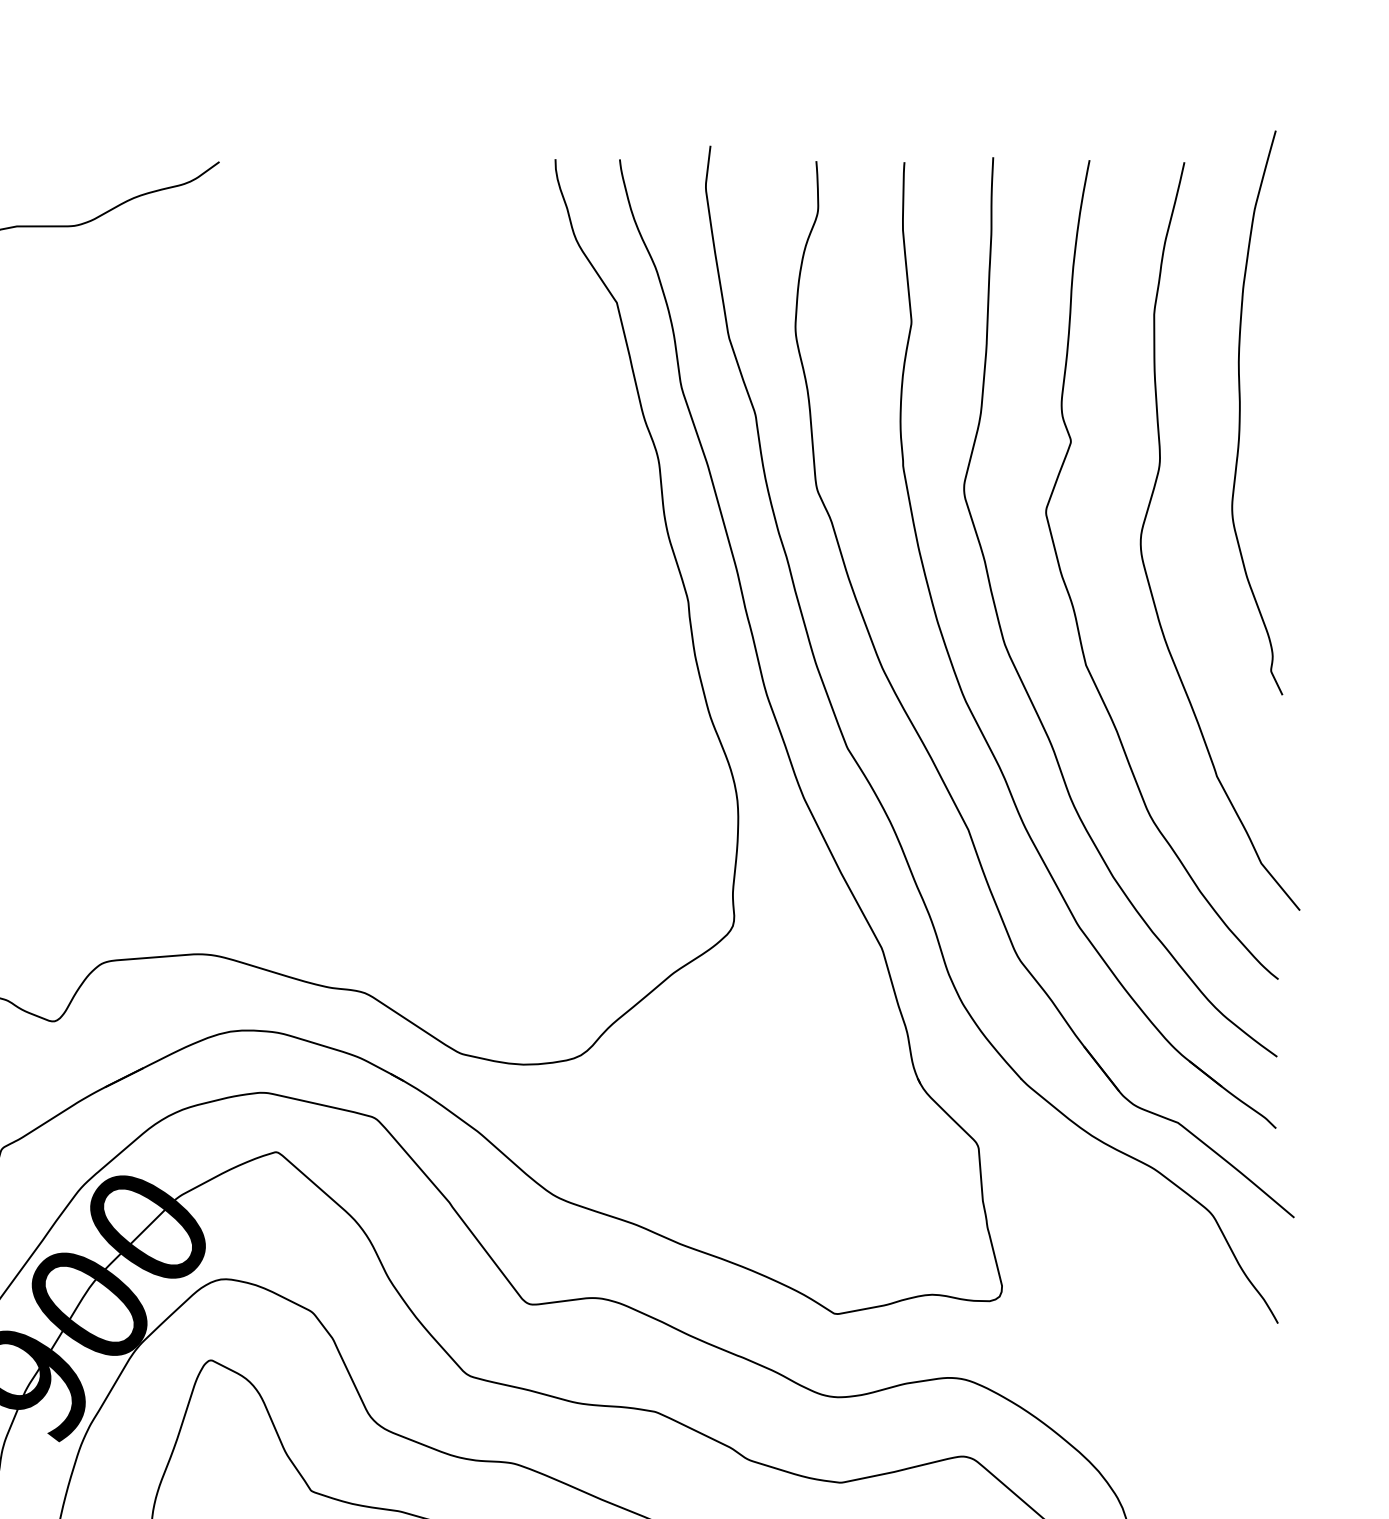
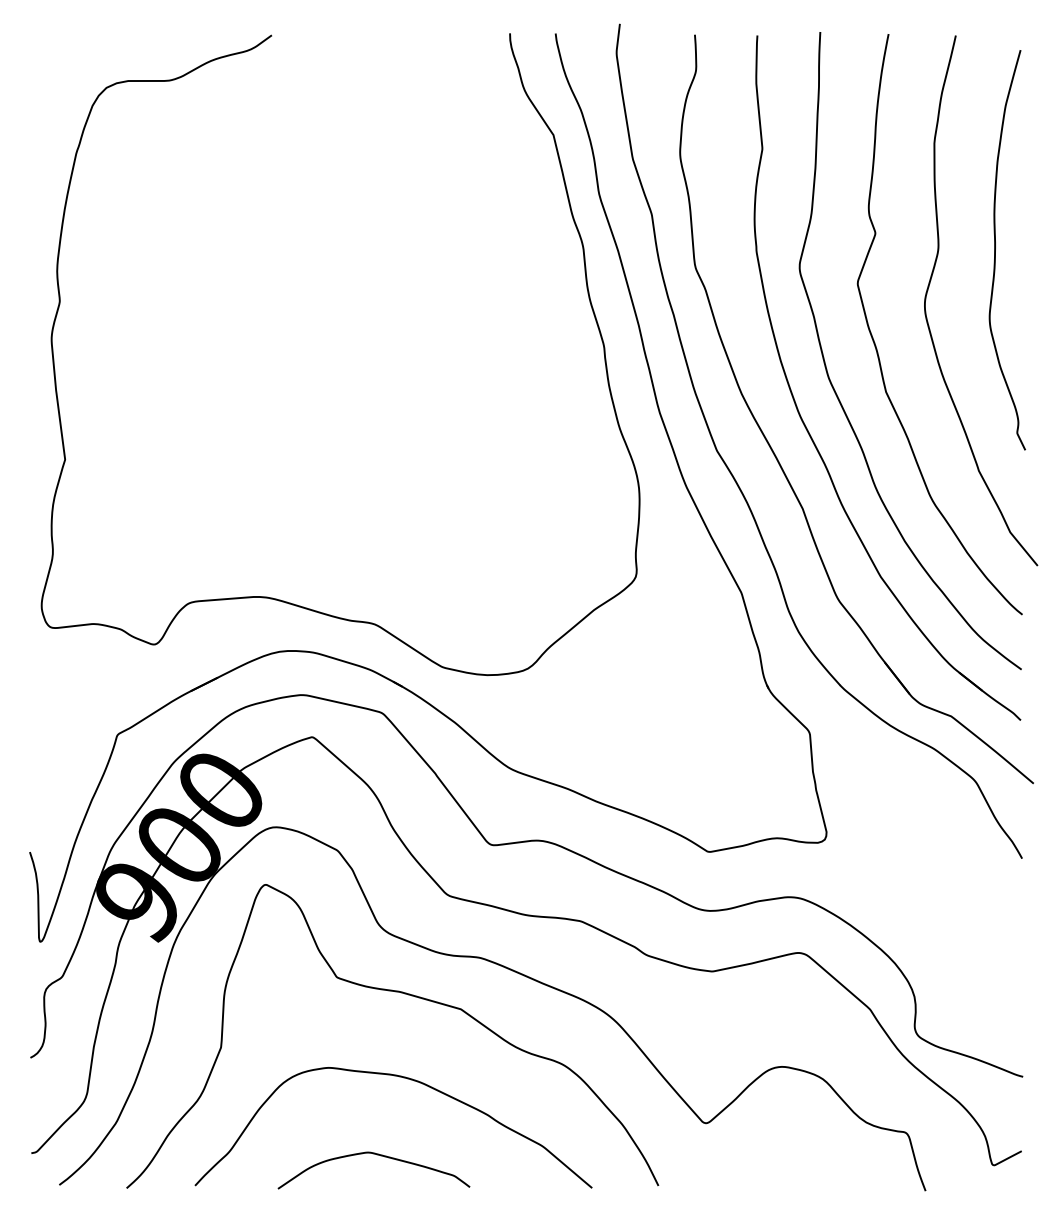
curve: (1240, 413) -> (995, 250), moved

